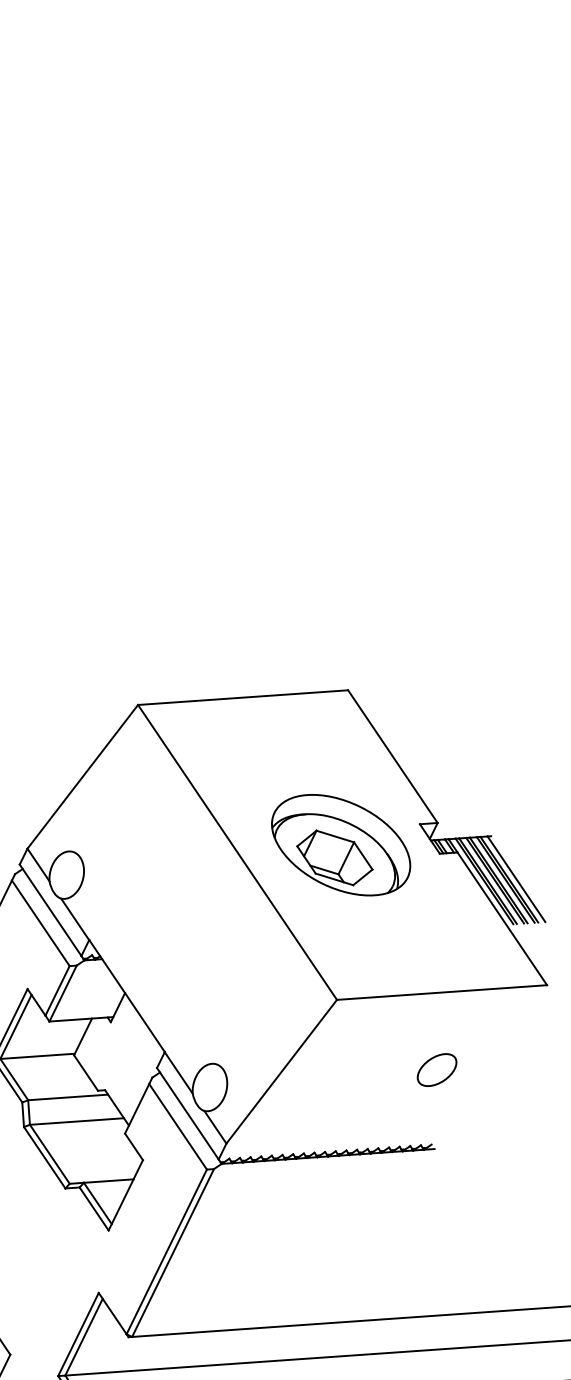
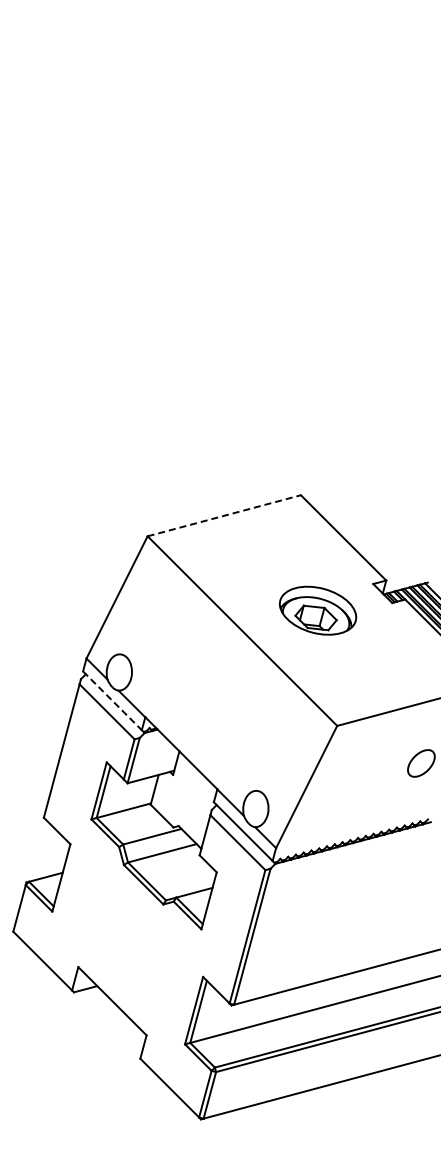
line: (243, 697) -> (224, 515), solid -> dashed
part: (340, 844) -> (317, 610), size x0.7
line: (50, 909) -> (112, 700), solid -> dashed

